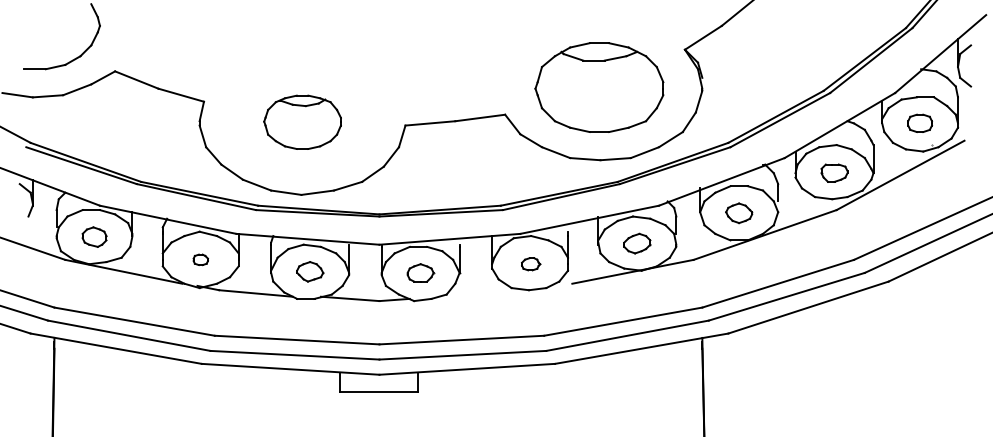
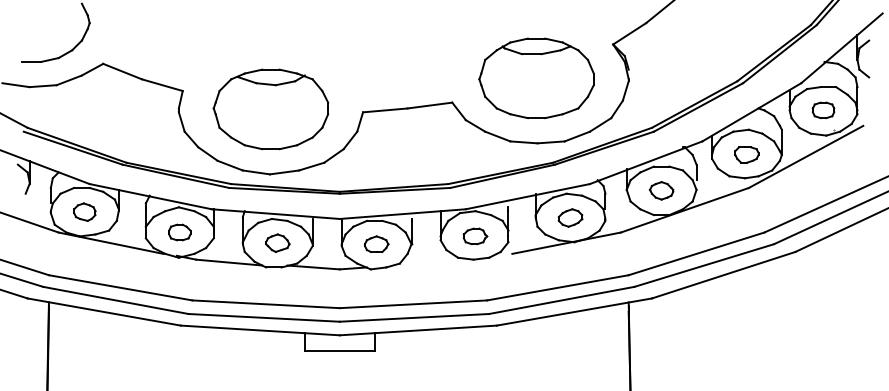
part: (302, 122) -> (270, 109), size x1.67
part: (200, 259) -> (179, 232), size x1.67
part: (531, 264) -> (475, 236), size x1.43

